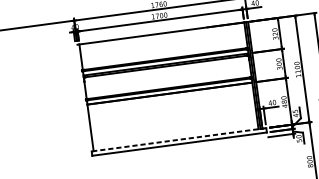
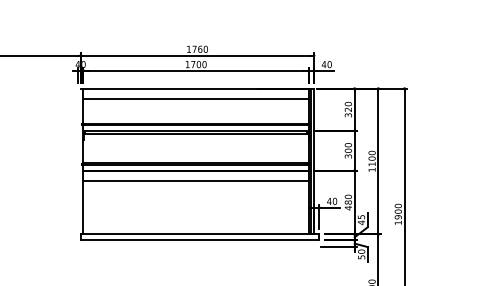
line: (162, 41) -> (195, 99), added
line: (170, 101) -> (195, 181), added
line: (178, 139) -> (199, 234), dashed -> solid

